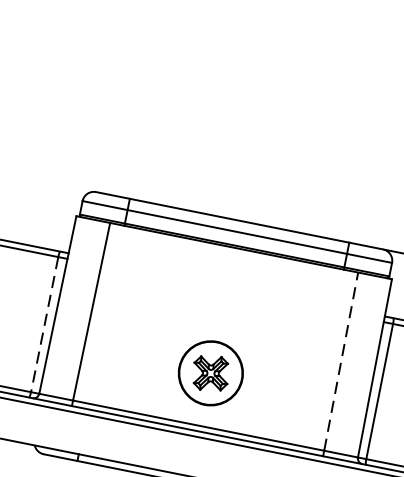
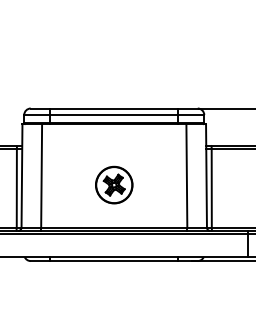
line: (44, 324) -> (16, 188), dashed -> solid
line: (340, 360) -> (186, 175), dashed -> solid
part: (211, 372) -> (114, 184), moved

